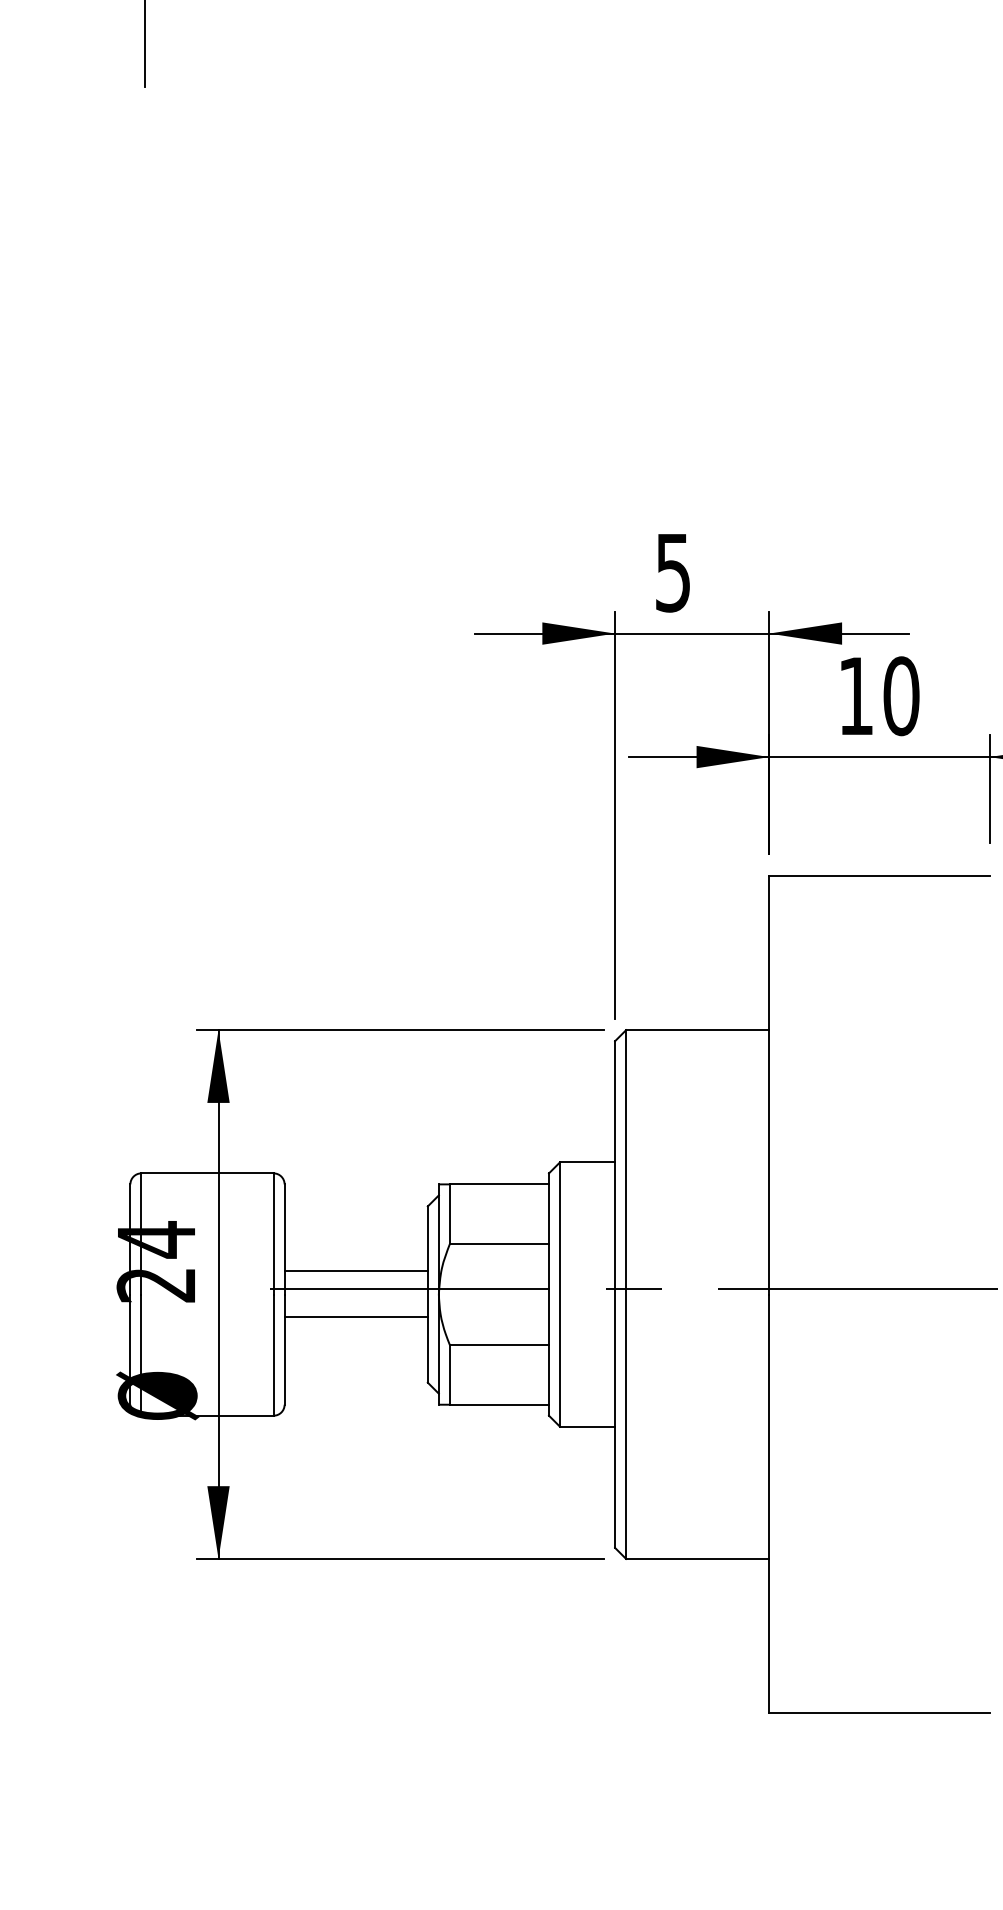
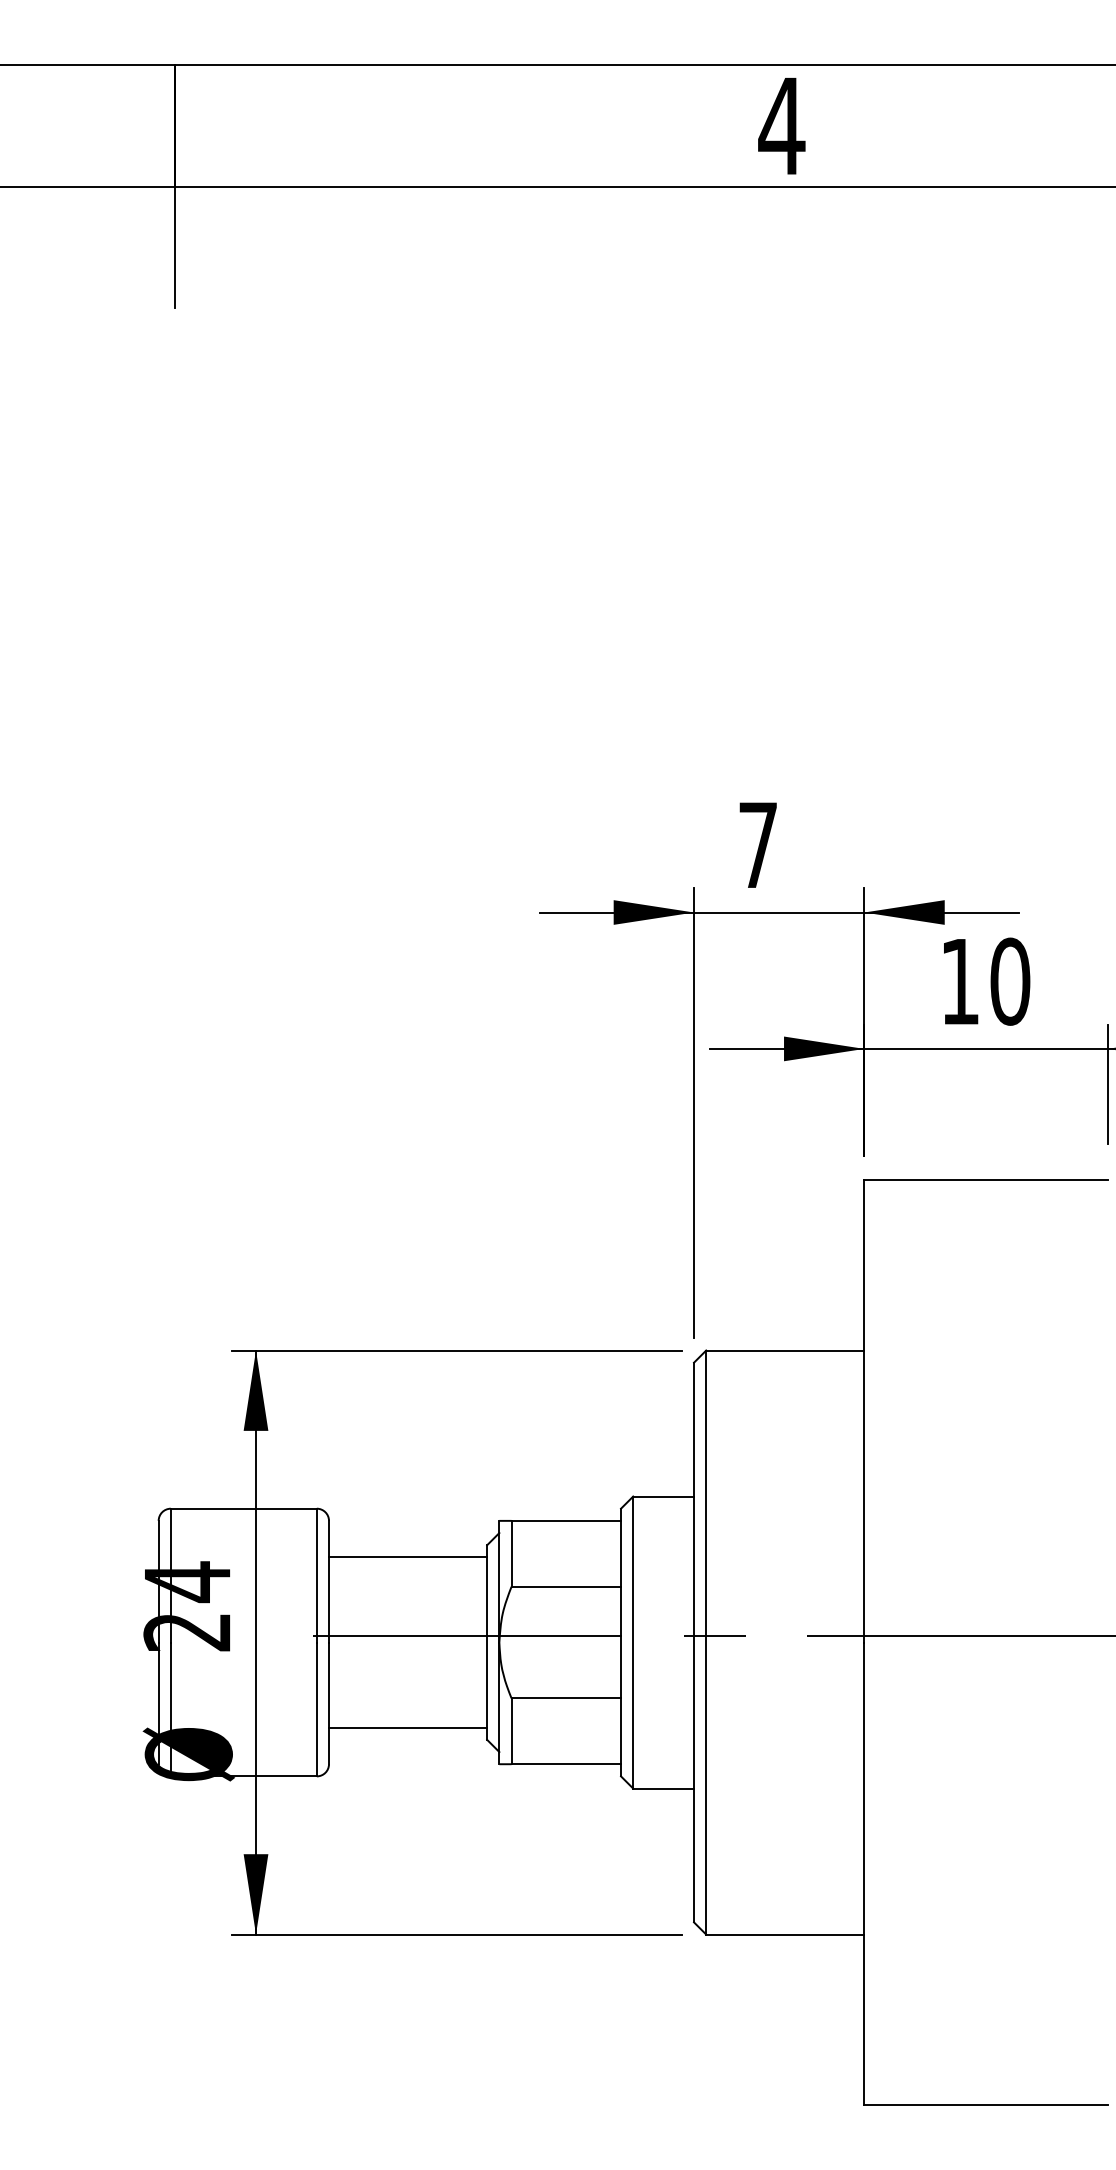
text: (672, 572) -> (757, 845), 5 -> 7
line: (356, 1270) -> (408, 1557), moved
line: (356, 1317) -> (408, 1727), moved

